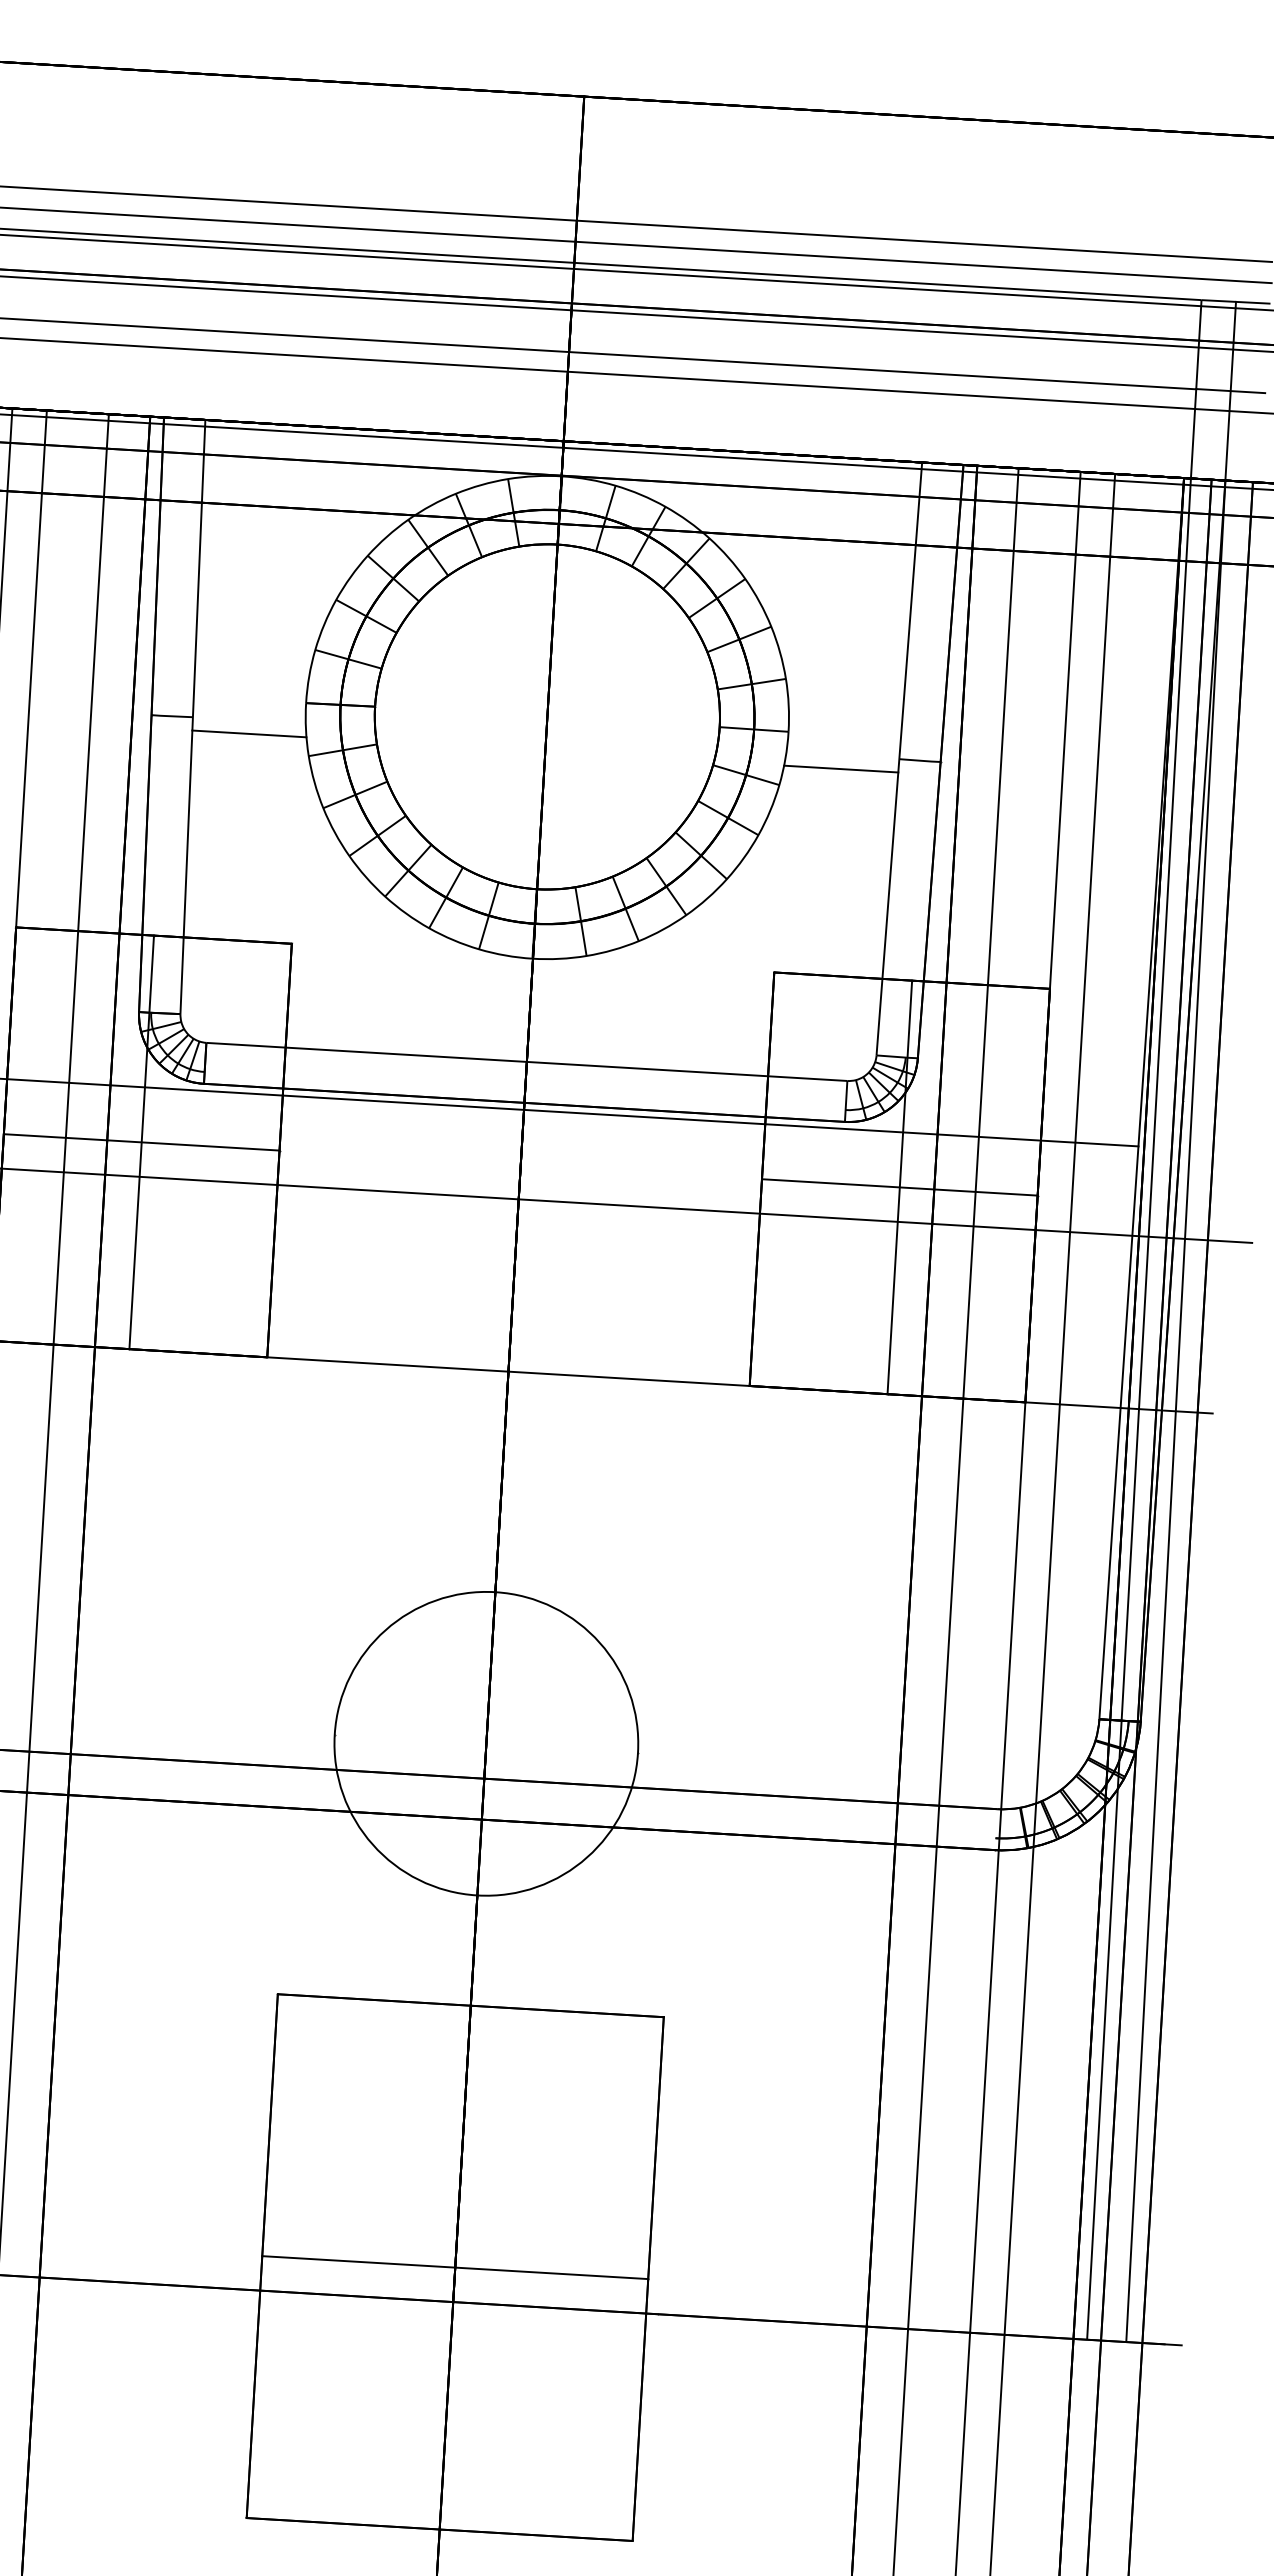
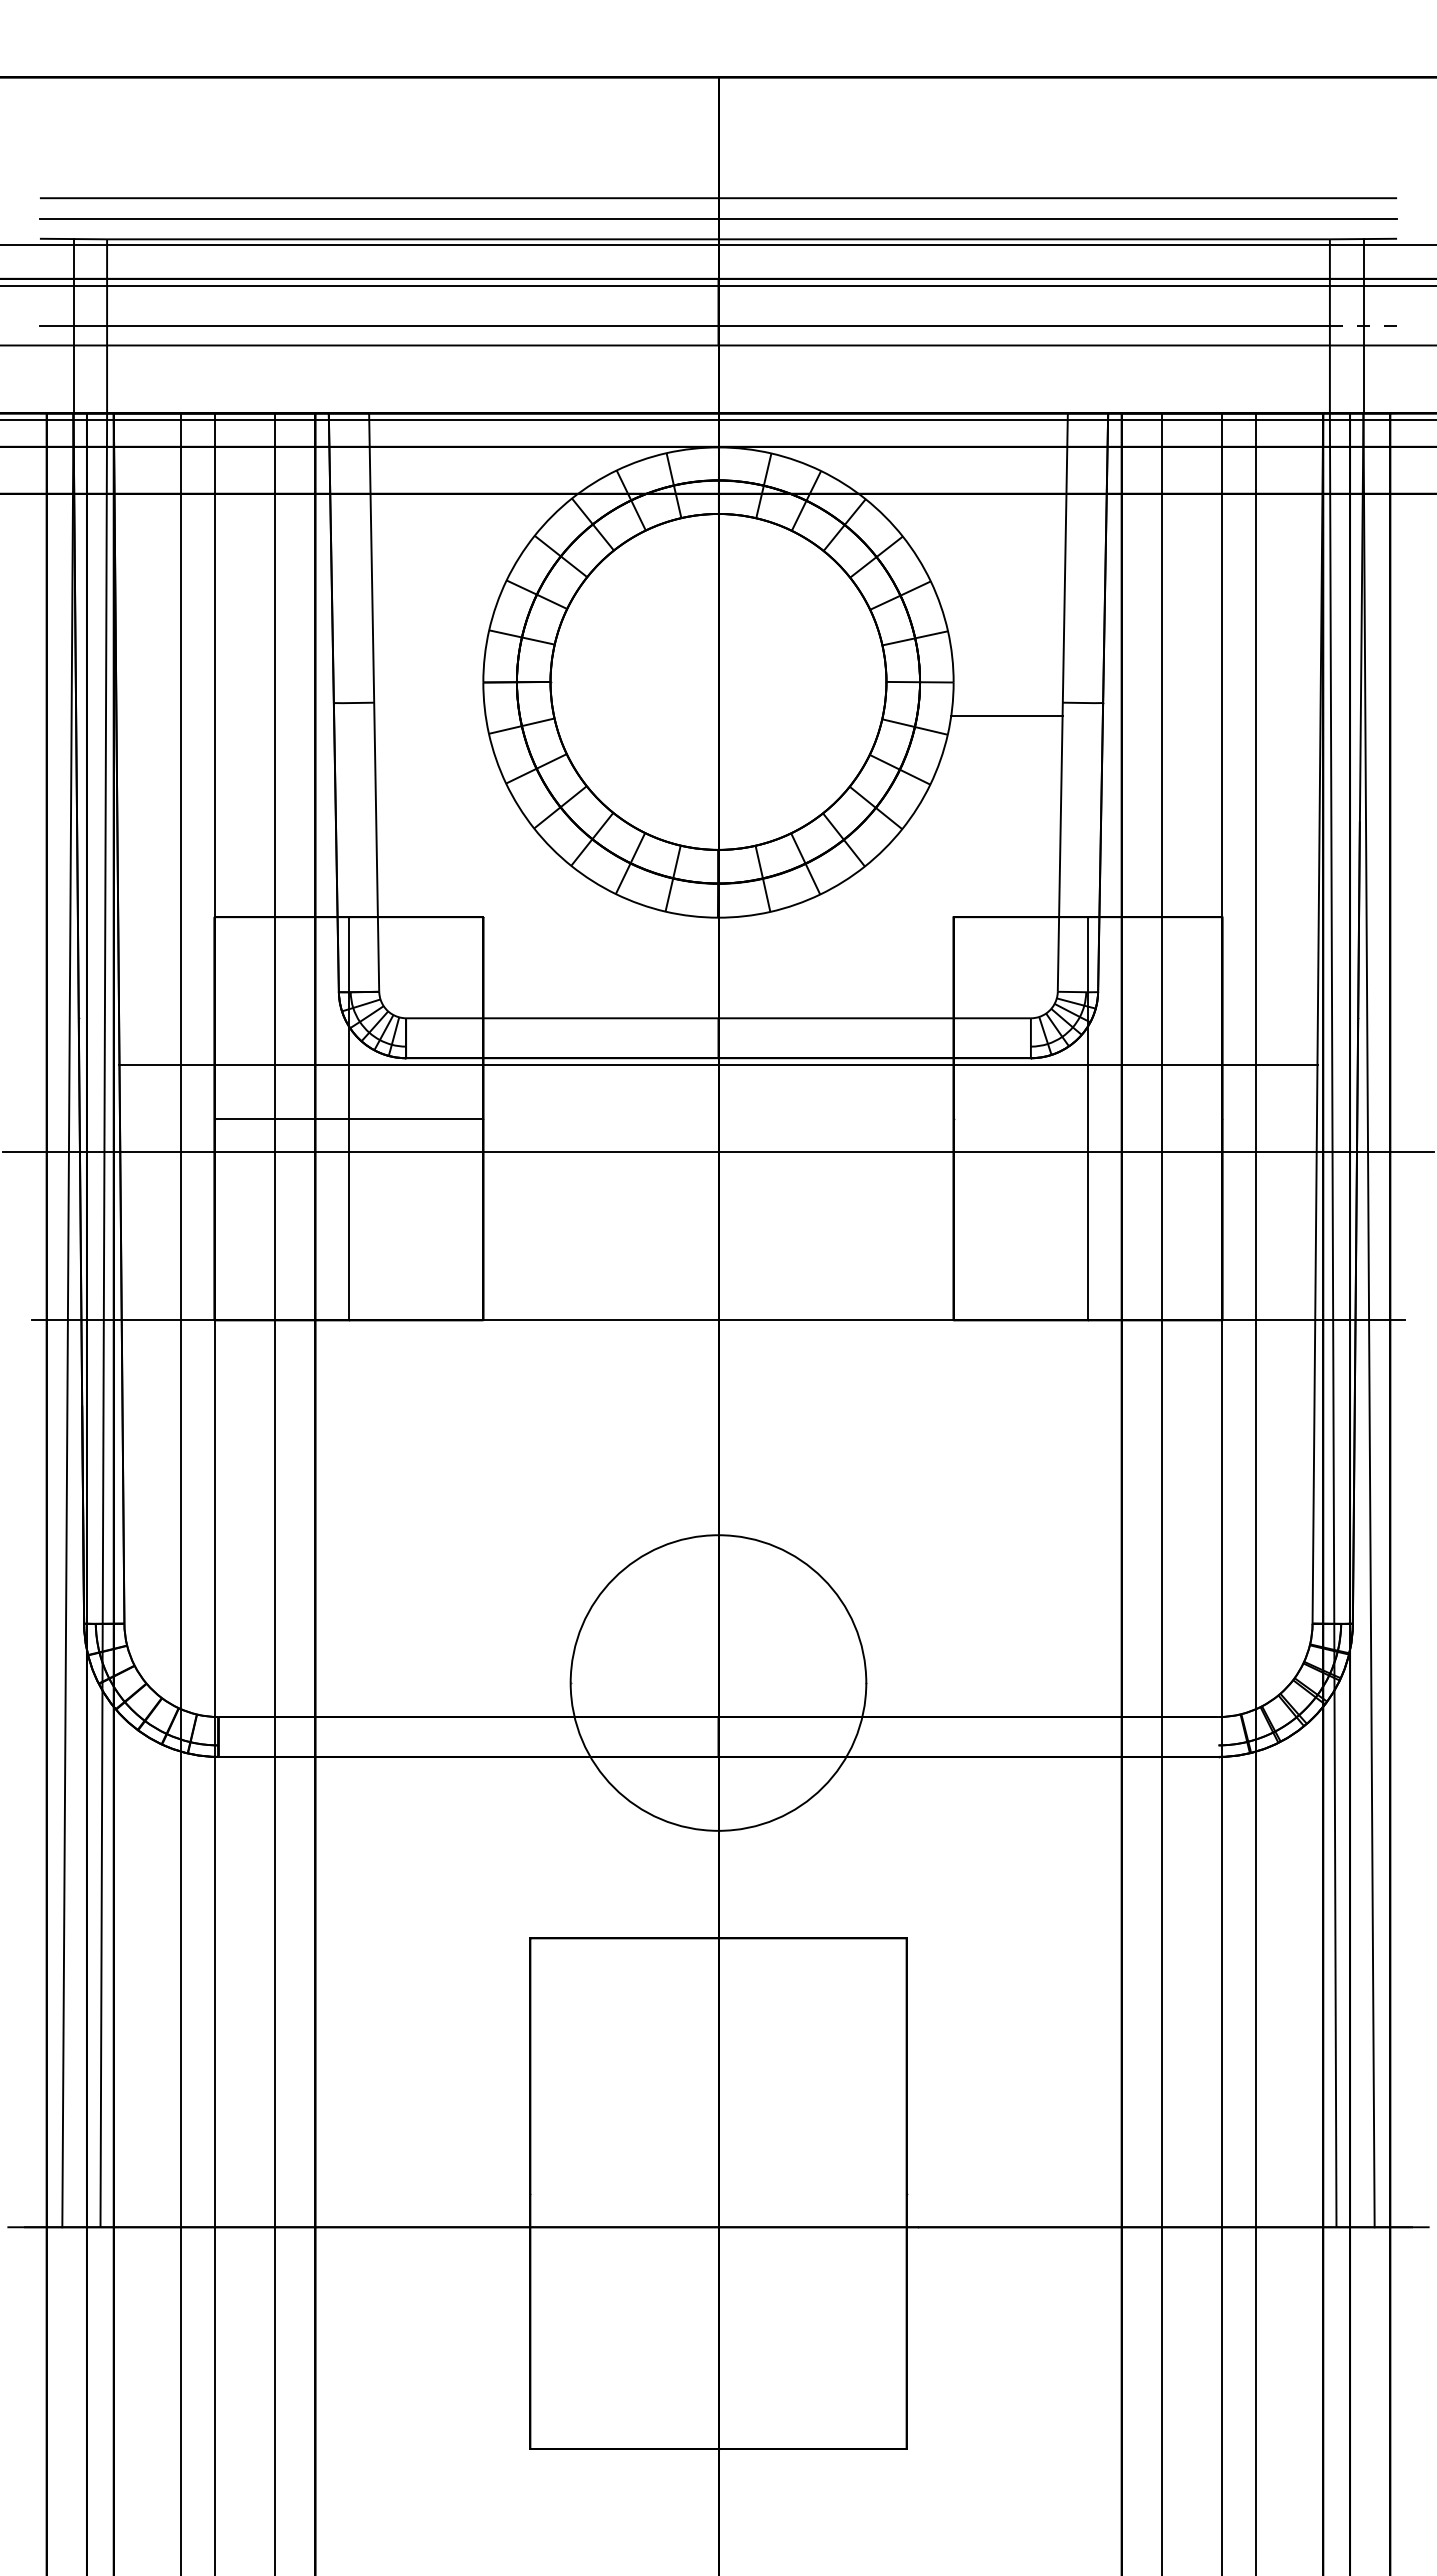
line: (1230, 391) -> (1363, 326), solid -> dashed
line: (248, 733) -> (429, 715), removed
line: (899, 1187) -> (1087, 1118), removed
line: (455, 2267) -> (718, 2193), removed

